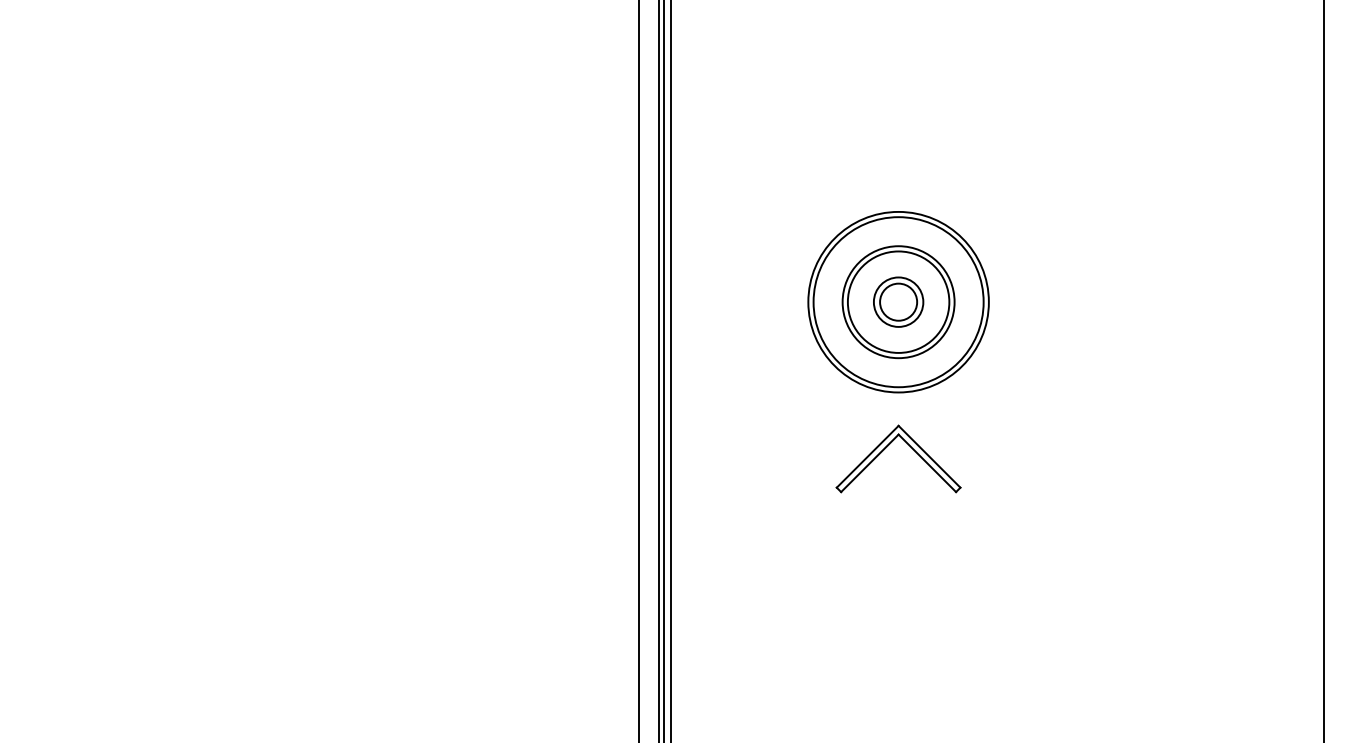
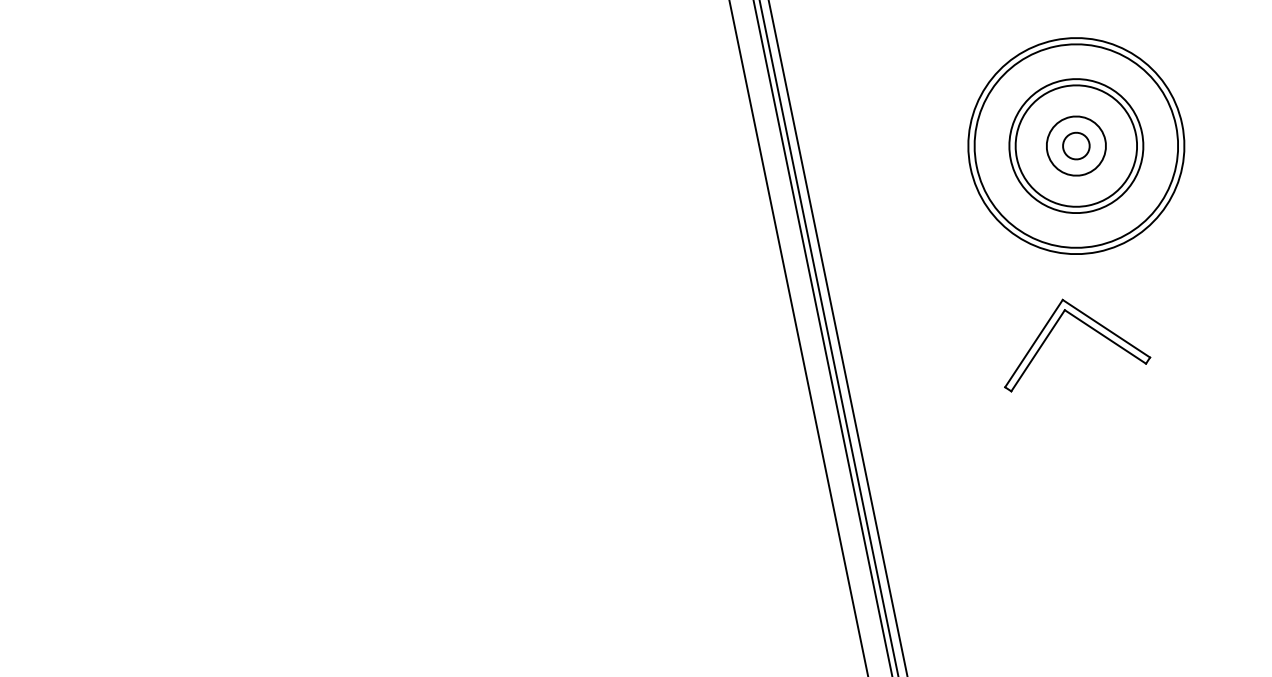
circle: (898, 301) -> (1076, 145), size x0.6
part: (887, 447) -> (1054, 327), moved

